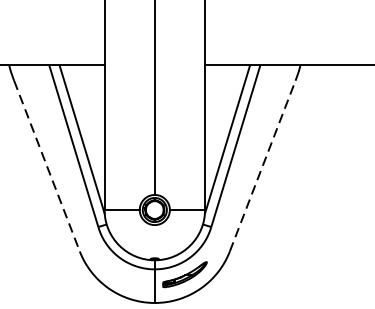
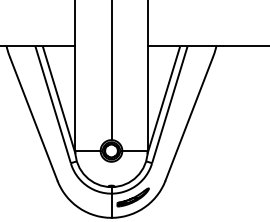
line: (46, 166) -> (33, 119), dashed -> solid
line: (263, 166) -> (189, 119), dashed -> solid

